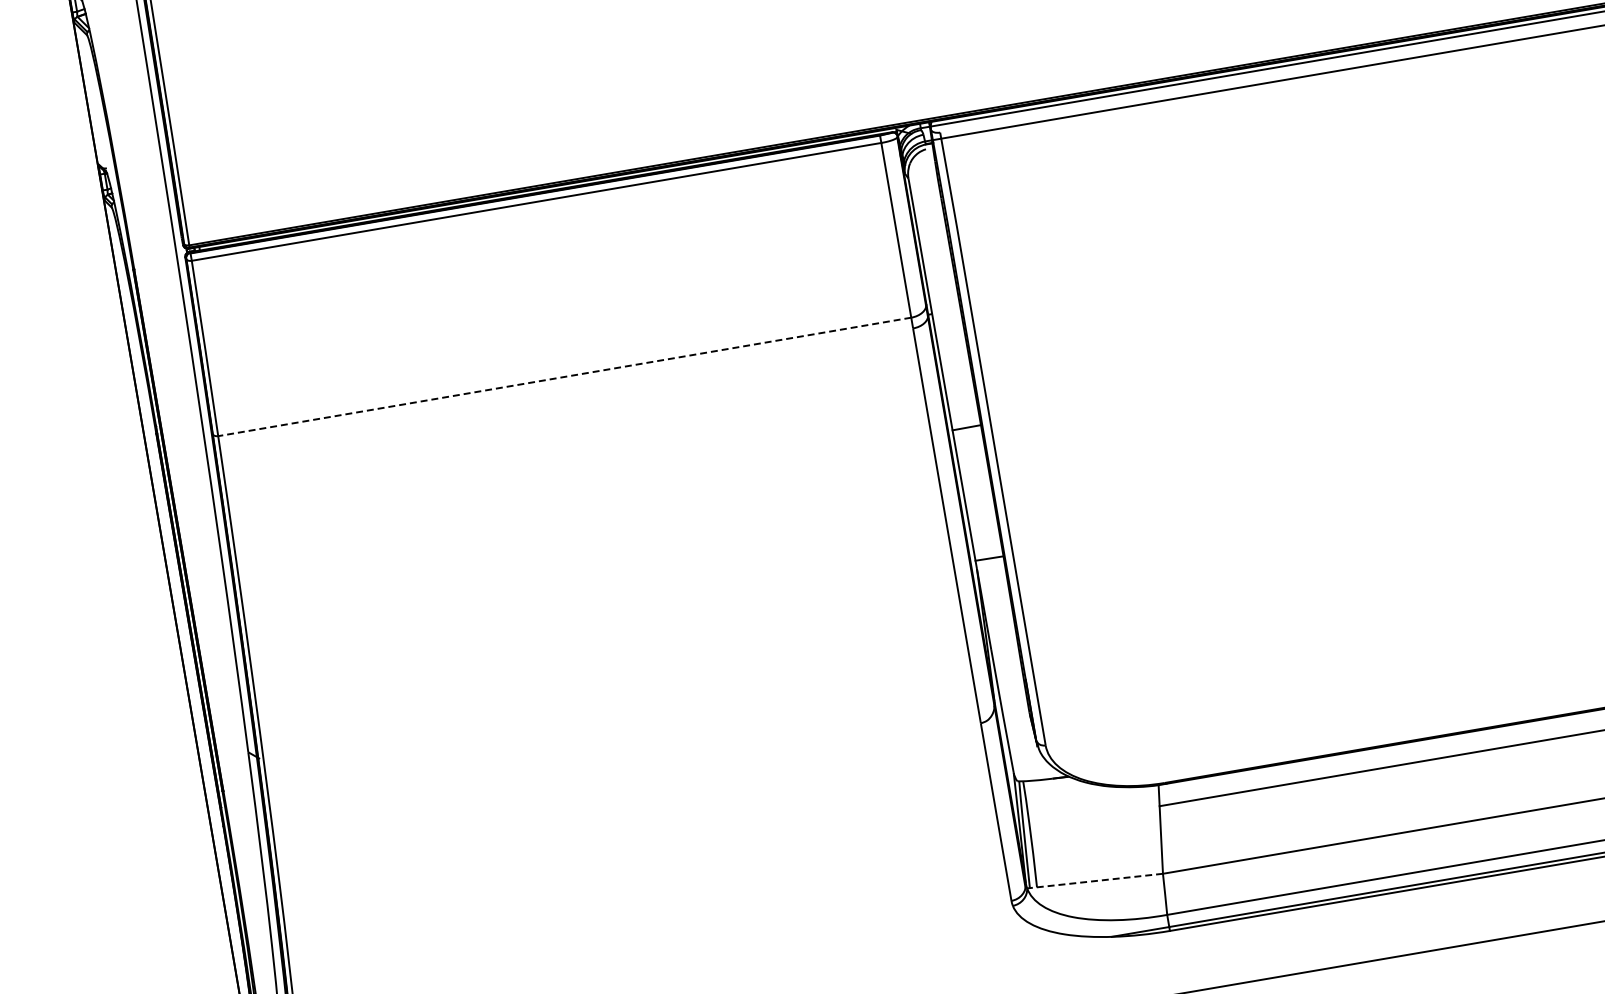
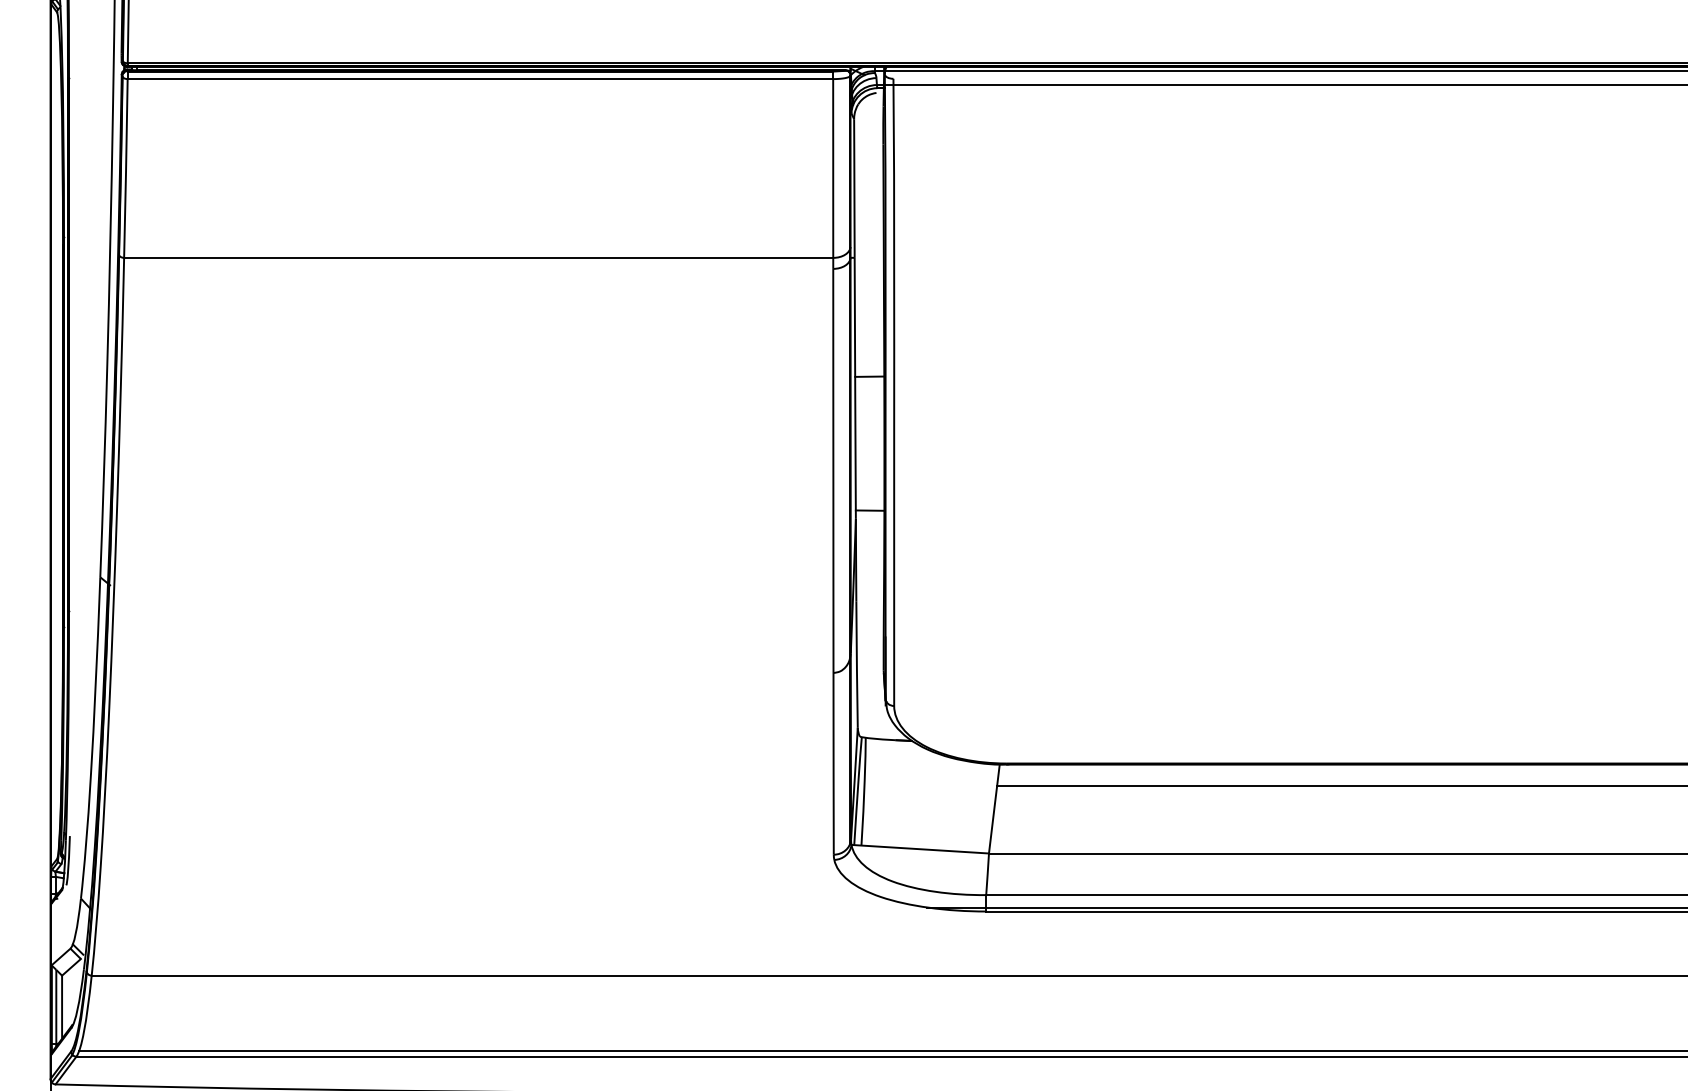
line: (564, 376) -> (478, 257), dashed -> solid
line: (1095, 881) -> (920, 849), dashed -> solid

